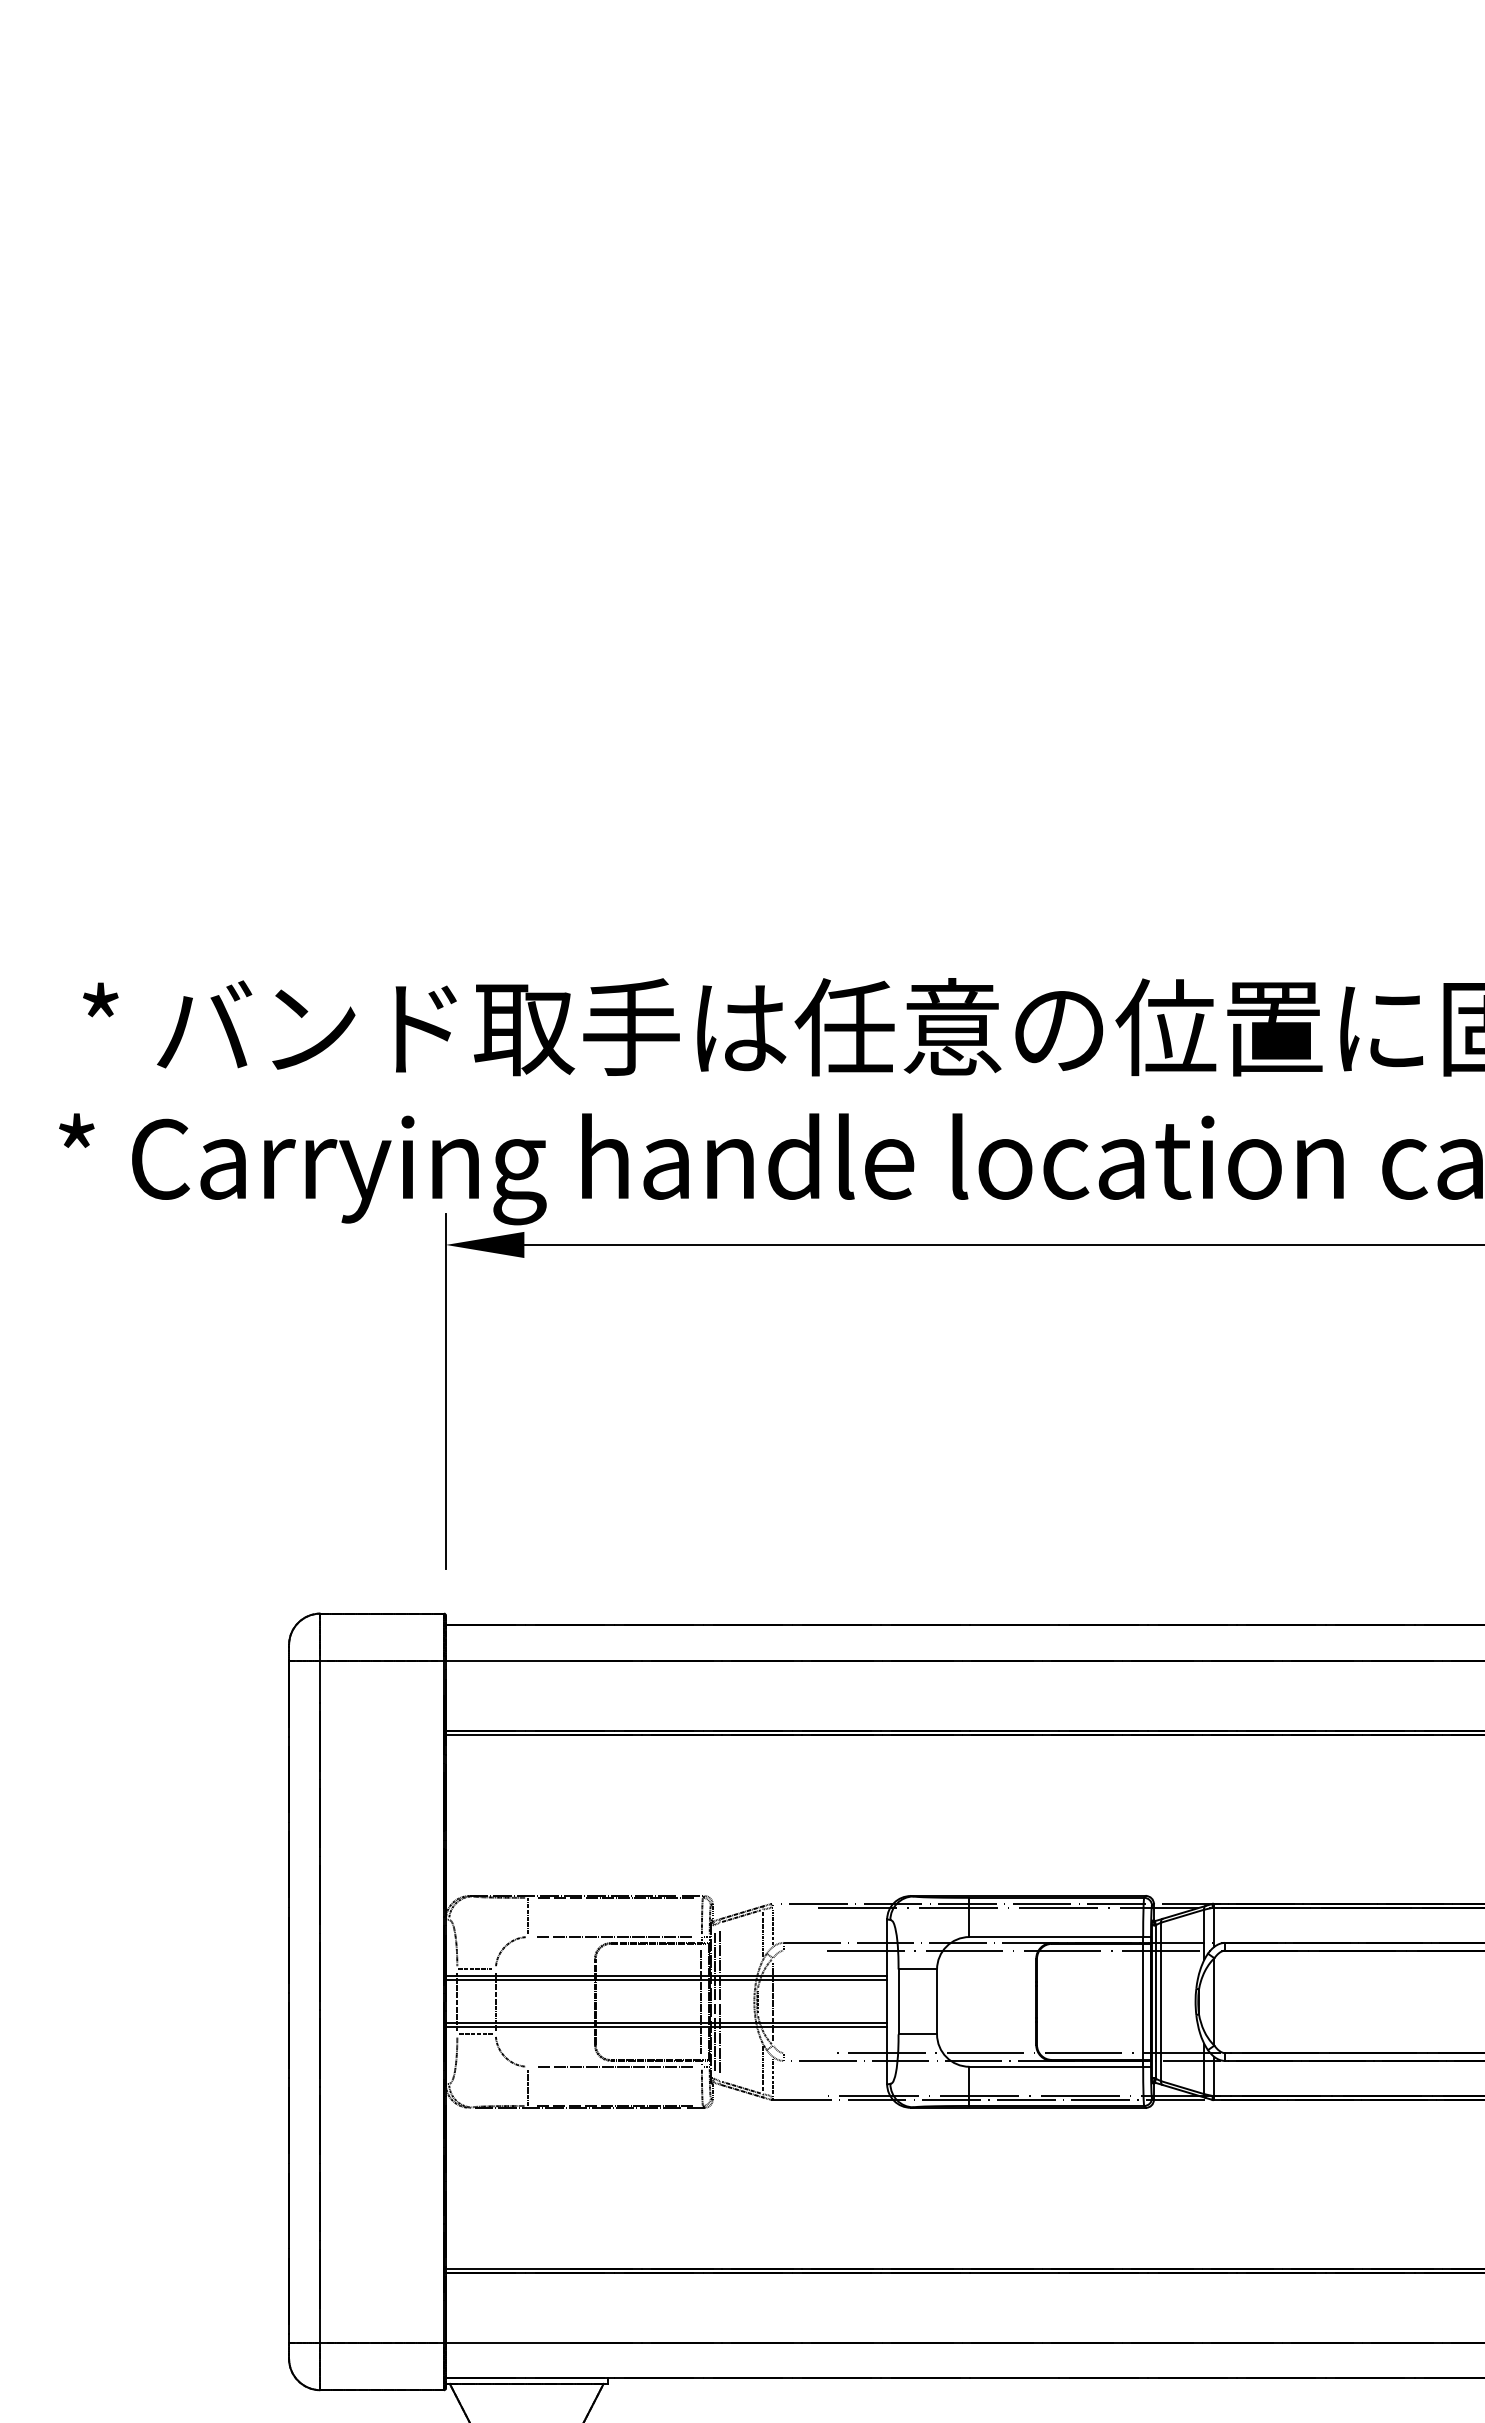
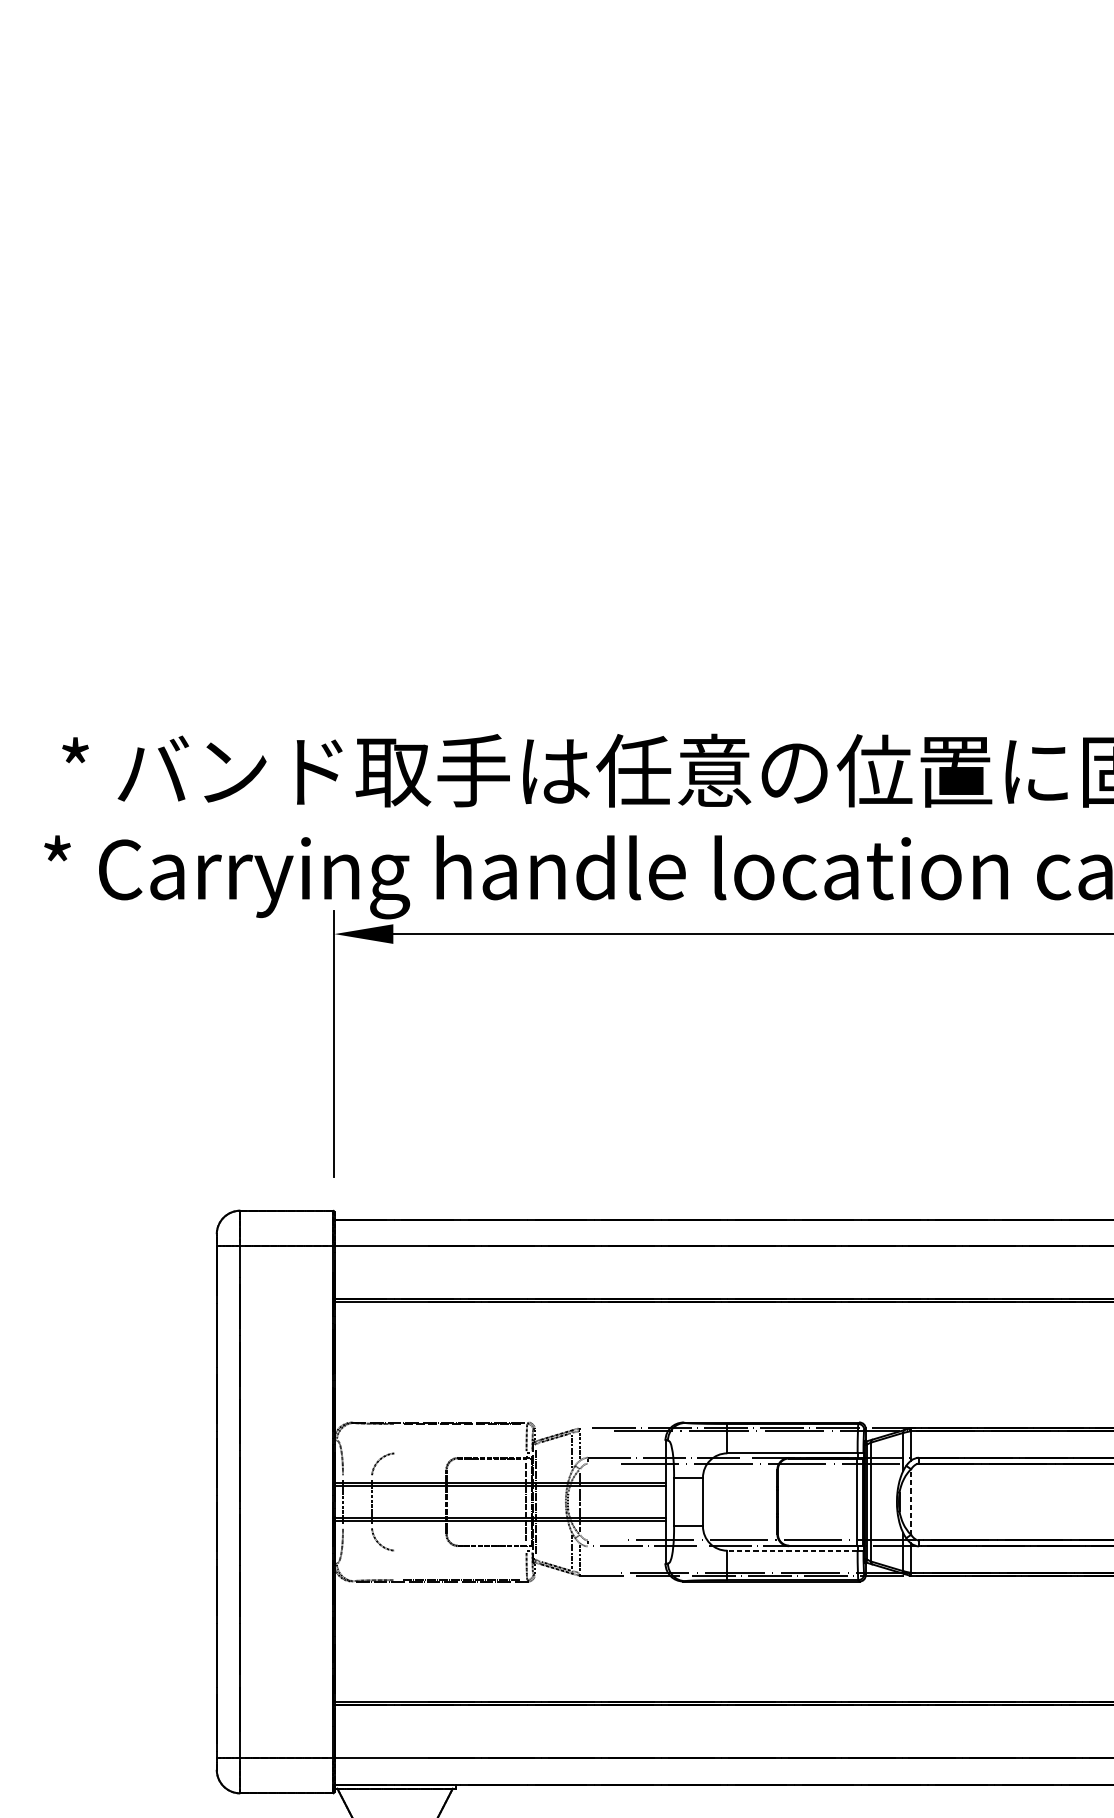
line: (528, 1916) -> (396, 1437), removed
line: (614, 1937) -> (460, 1453), removed
line: (475, 1969) -> (356, 1477), removed
line: (719, 2001) -> (539, 1501), removed
line: (1214, 2001) -> (911, 1501), solid -> dashed
line: (475, 2034) -> (356, 1526), removed
line: (614, 2066) -> (460, 1550), removed
line: (1056, 2066) -> (792, 1550), solid -> dashed
line: (528, 2087) -> (396, 1566), removed

